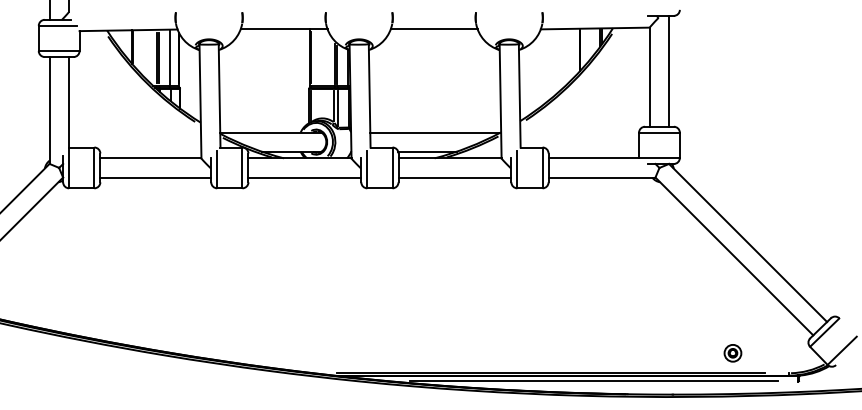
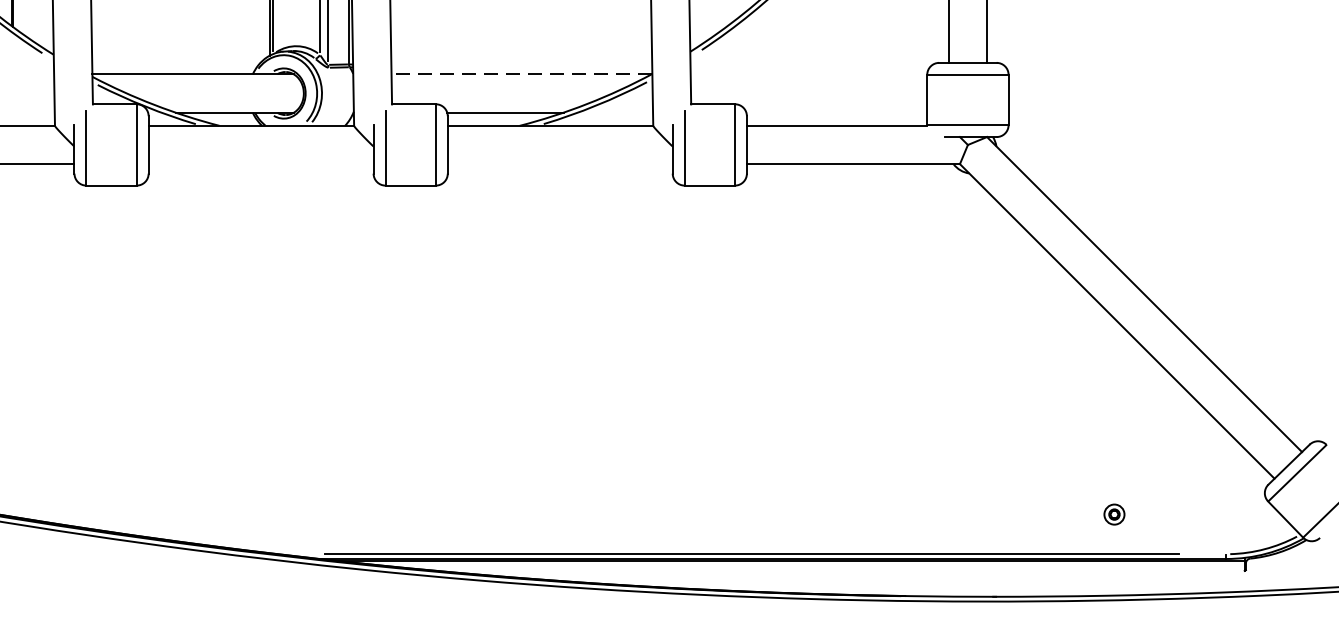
line: (435, 132) -> (521, 74), solid -> dashed
line: (304, 177) -> (260, 164), removed
line: (454, 177) -> (559, 164), removed
part: (732, 353) -> (1113, 514), size x0.6
line: (593, 381) -> (836, 570), removed

